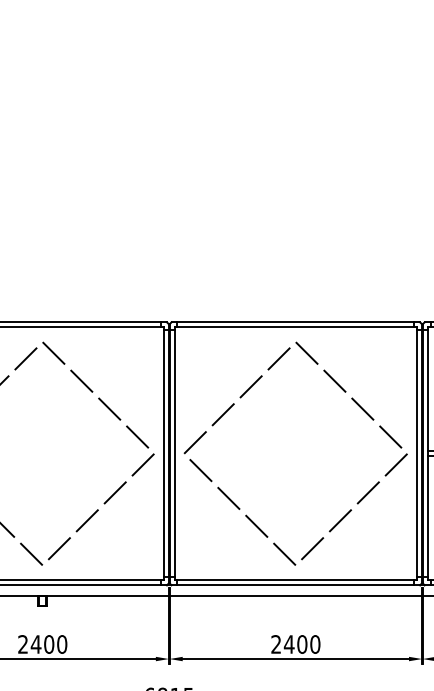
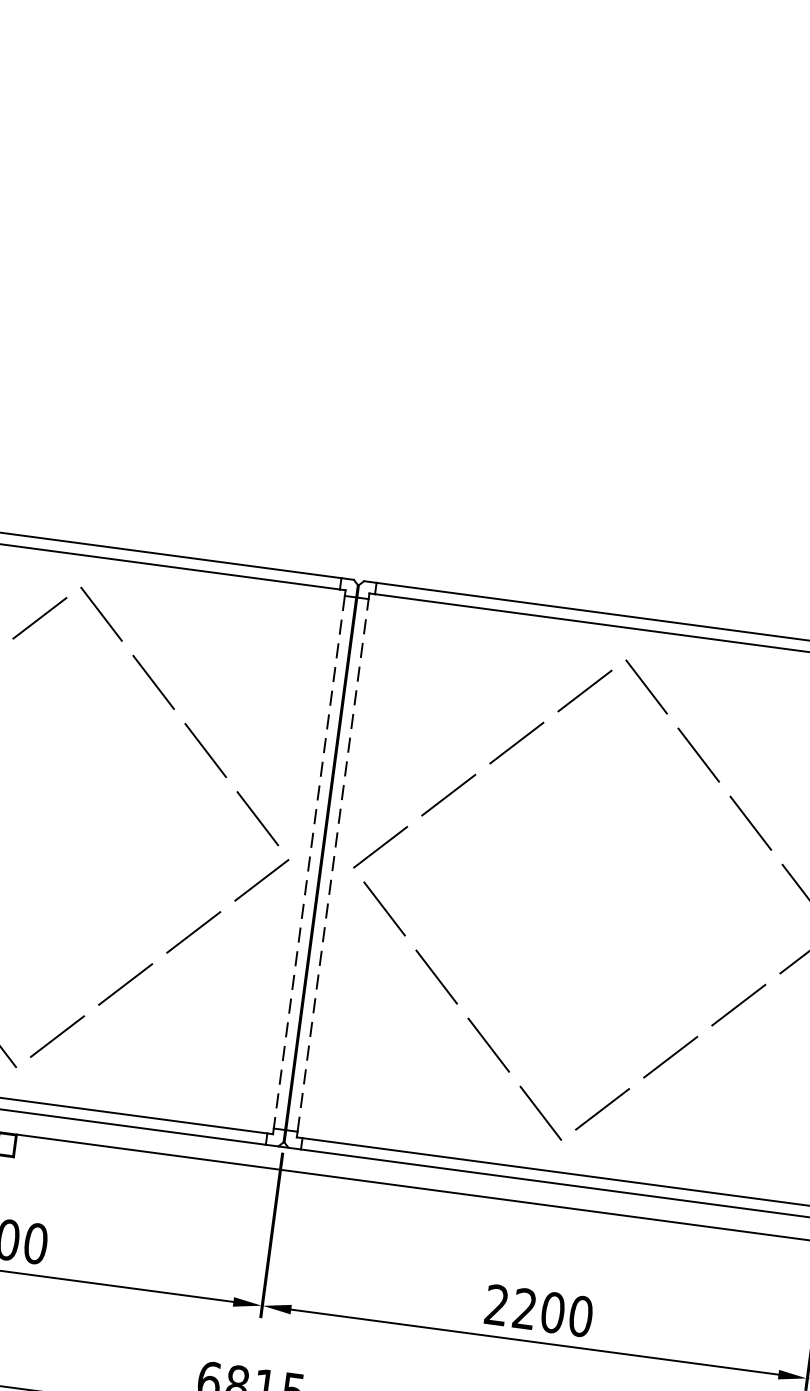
line: (163, 453) -> (308, 861), solid -> dashed
line: (174, 453) -> (332, 864), solid -> dashed
text: (288, 644) -> (523, 1308), 2400 -> 2200

